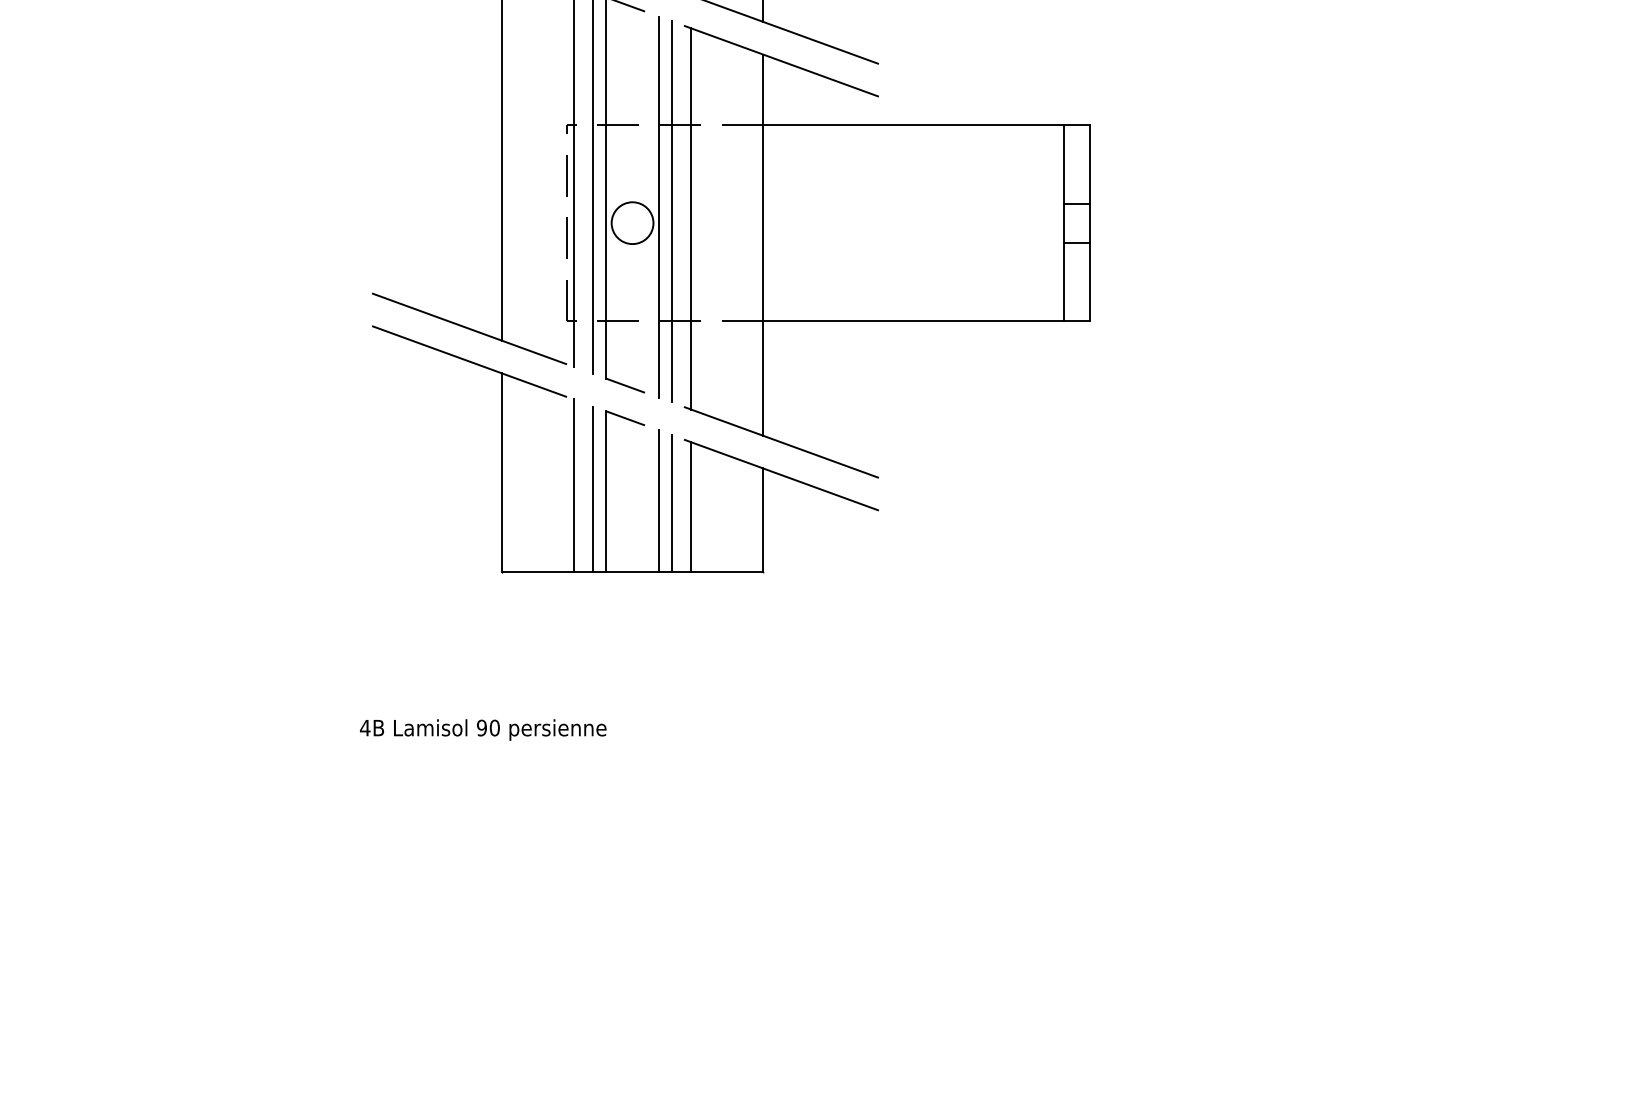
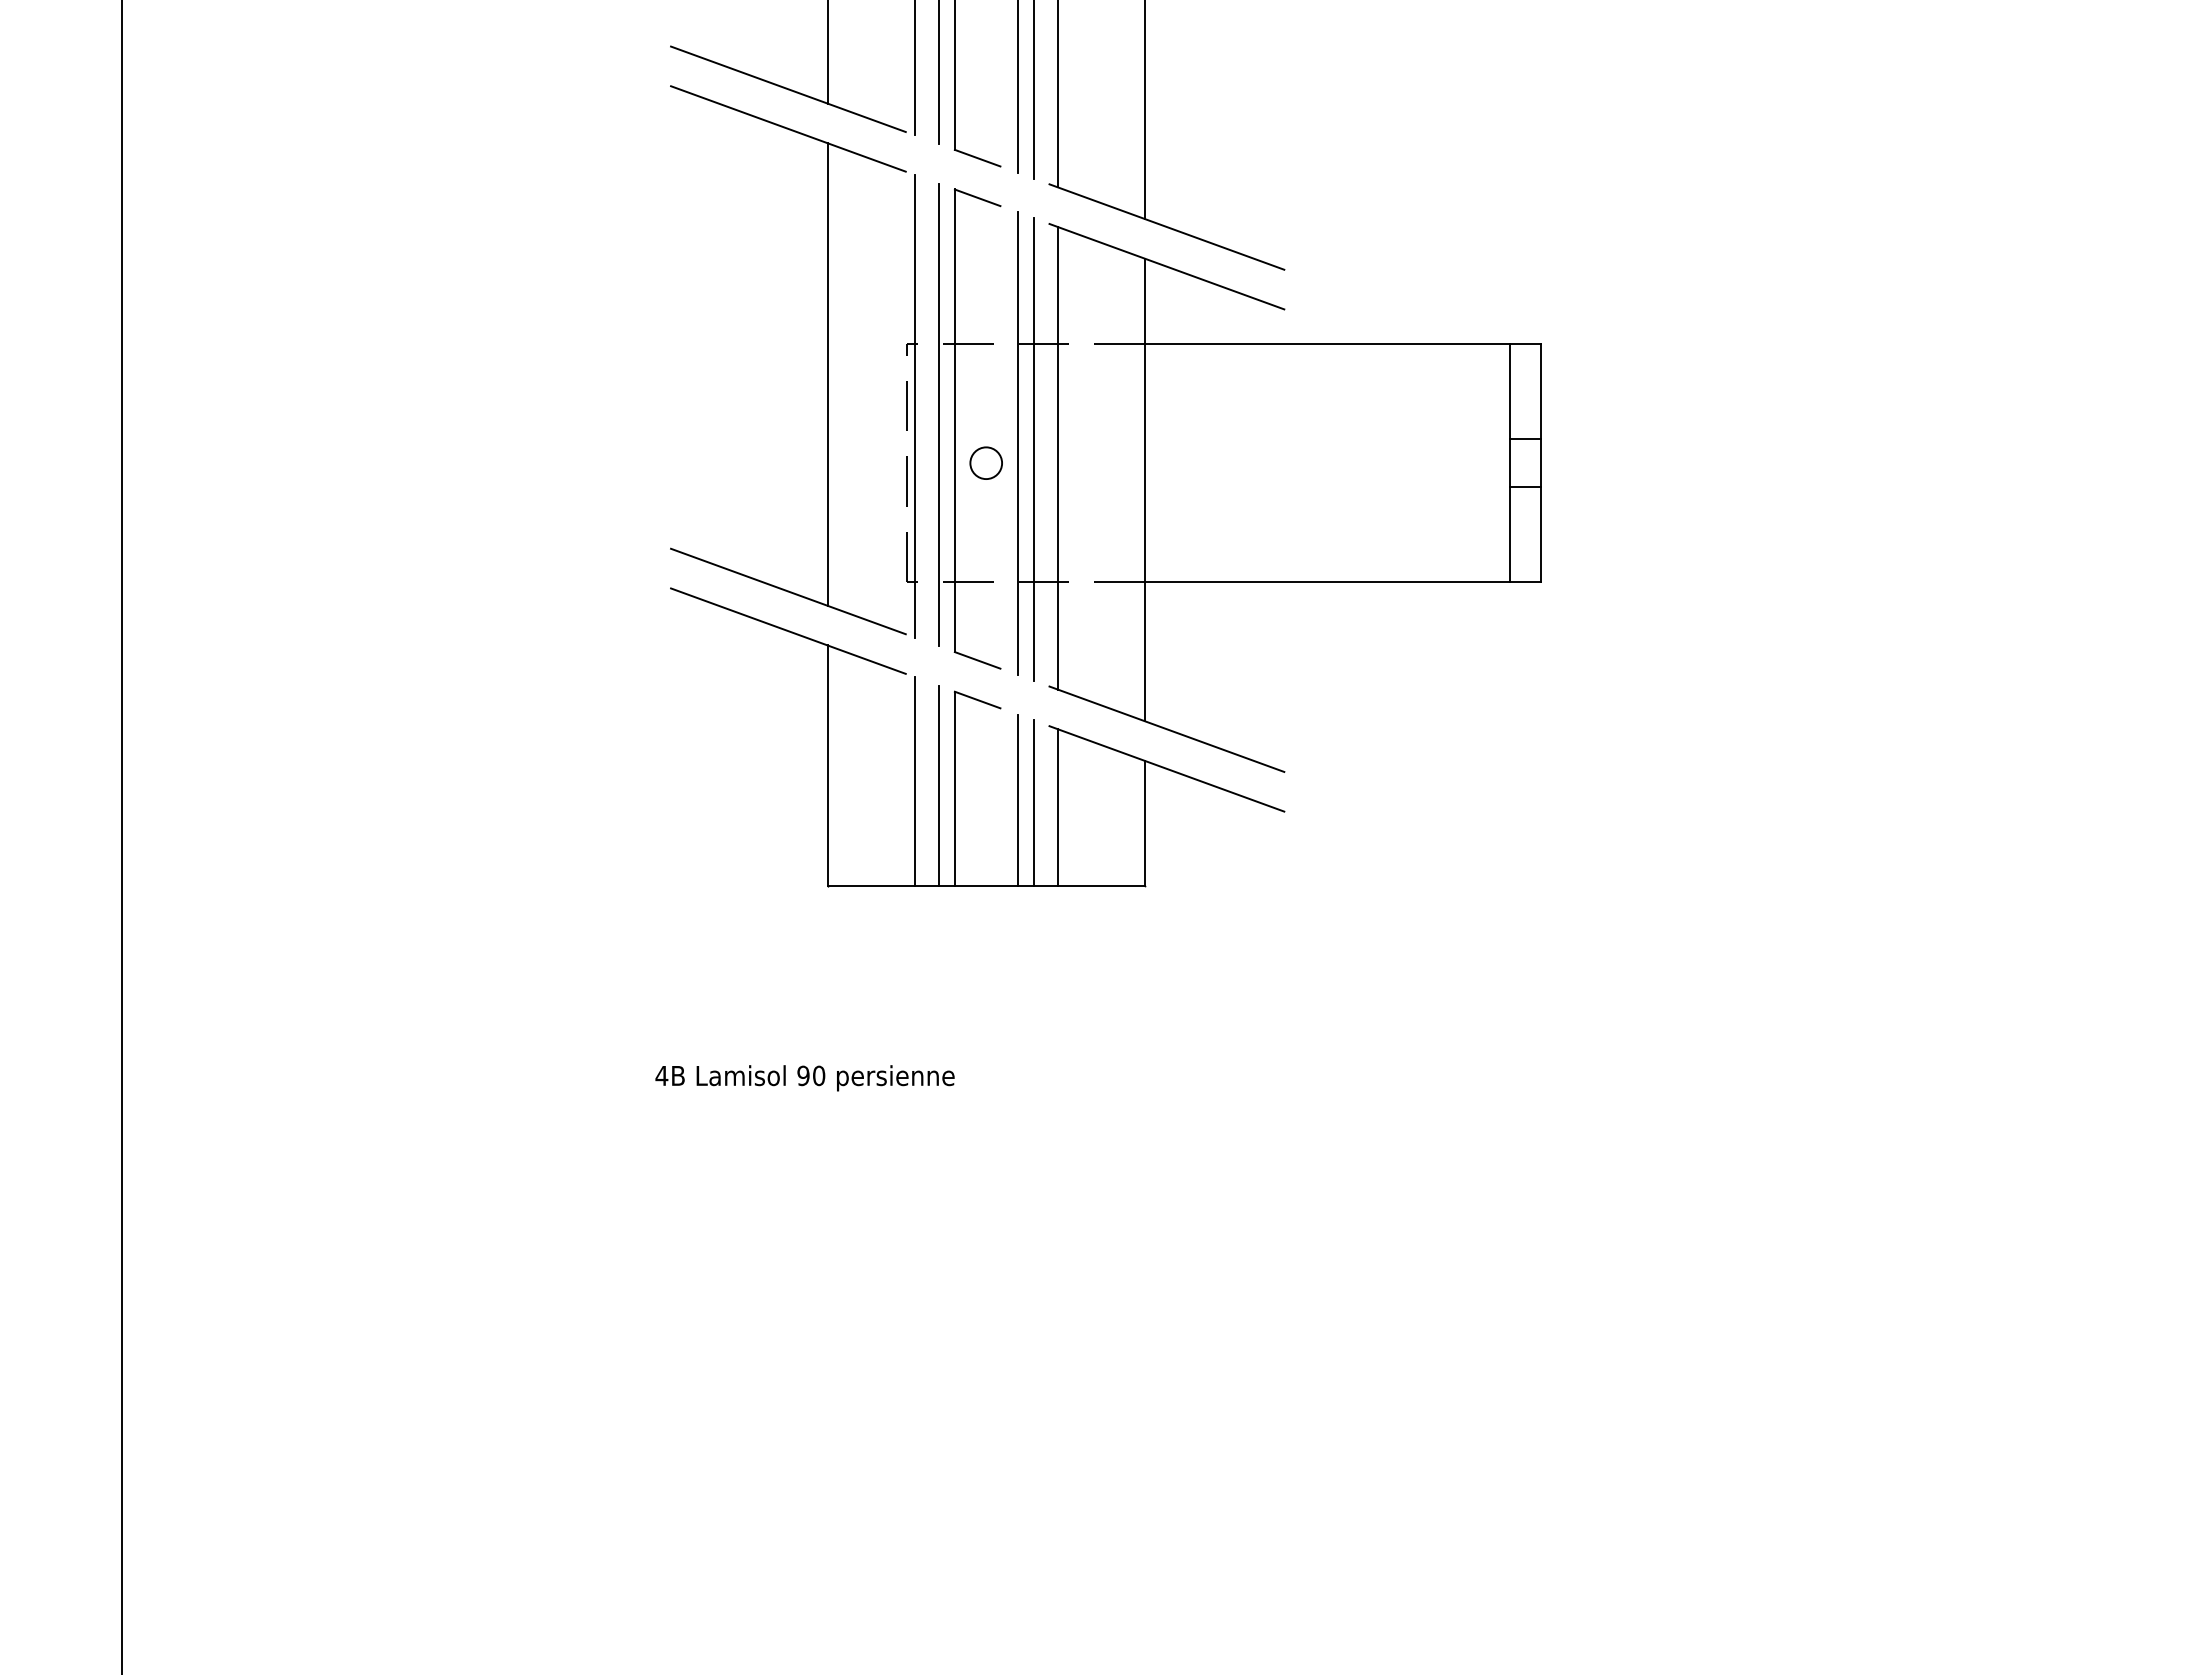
circle: (632, 223) -> (986, 463), size x0.62

